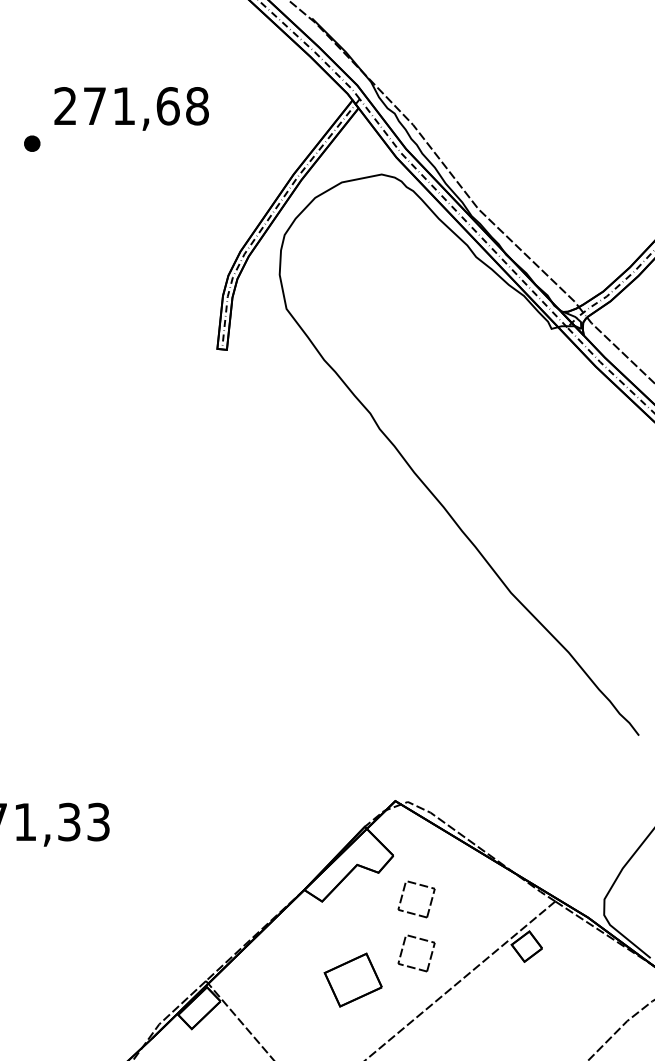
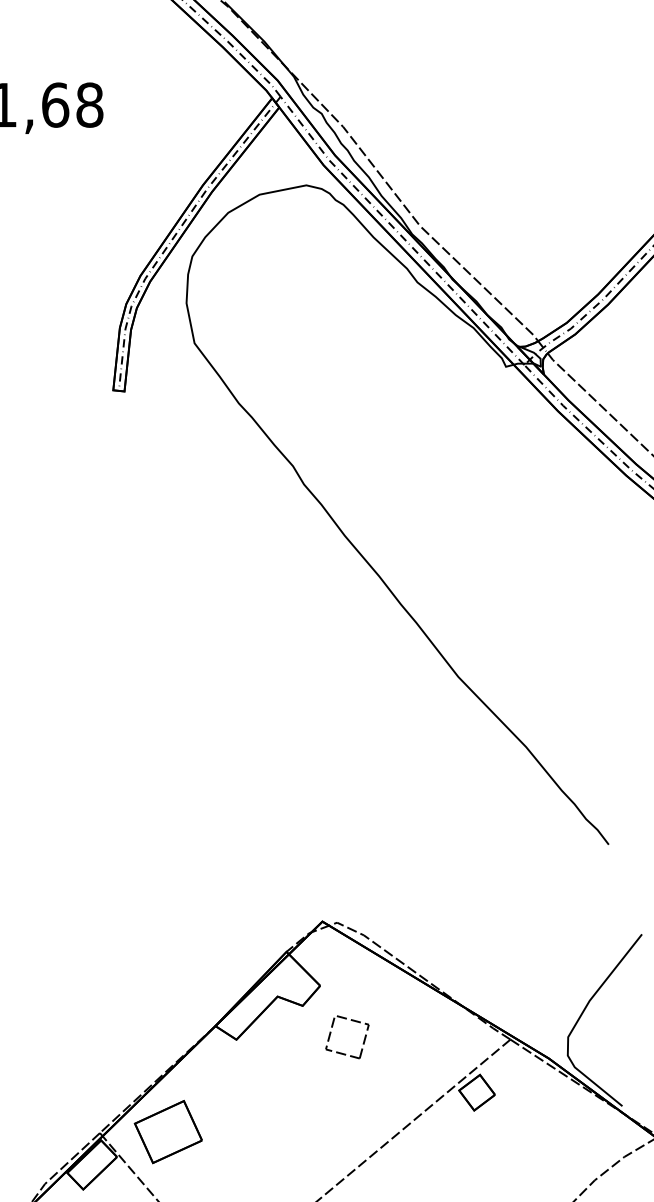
part: (403, 949) -> (332, 1096), removed
part: (352, 979) -> (167, 1131), moved

